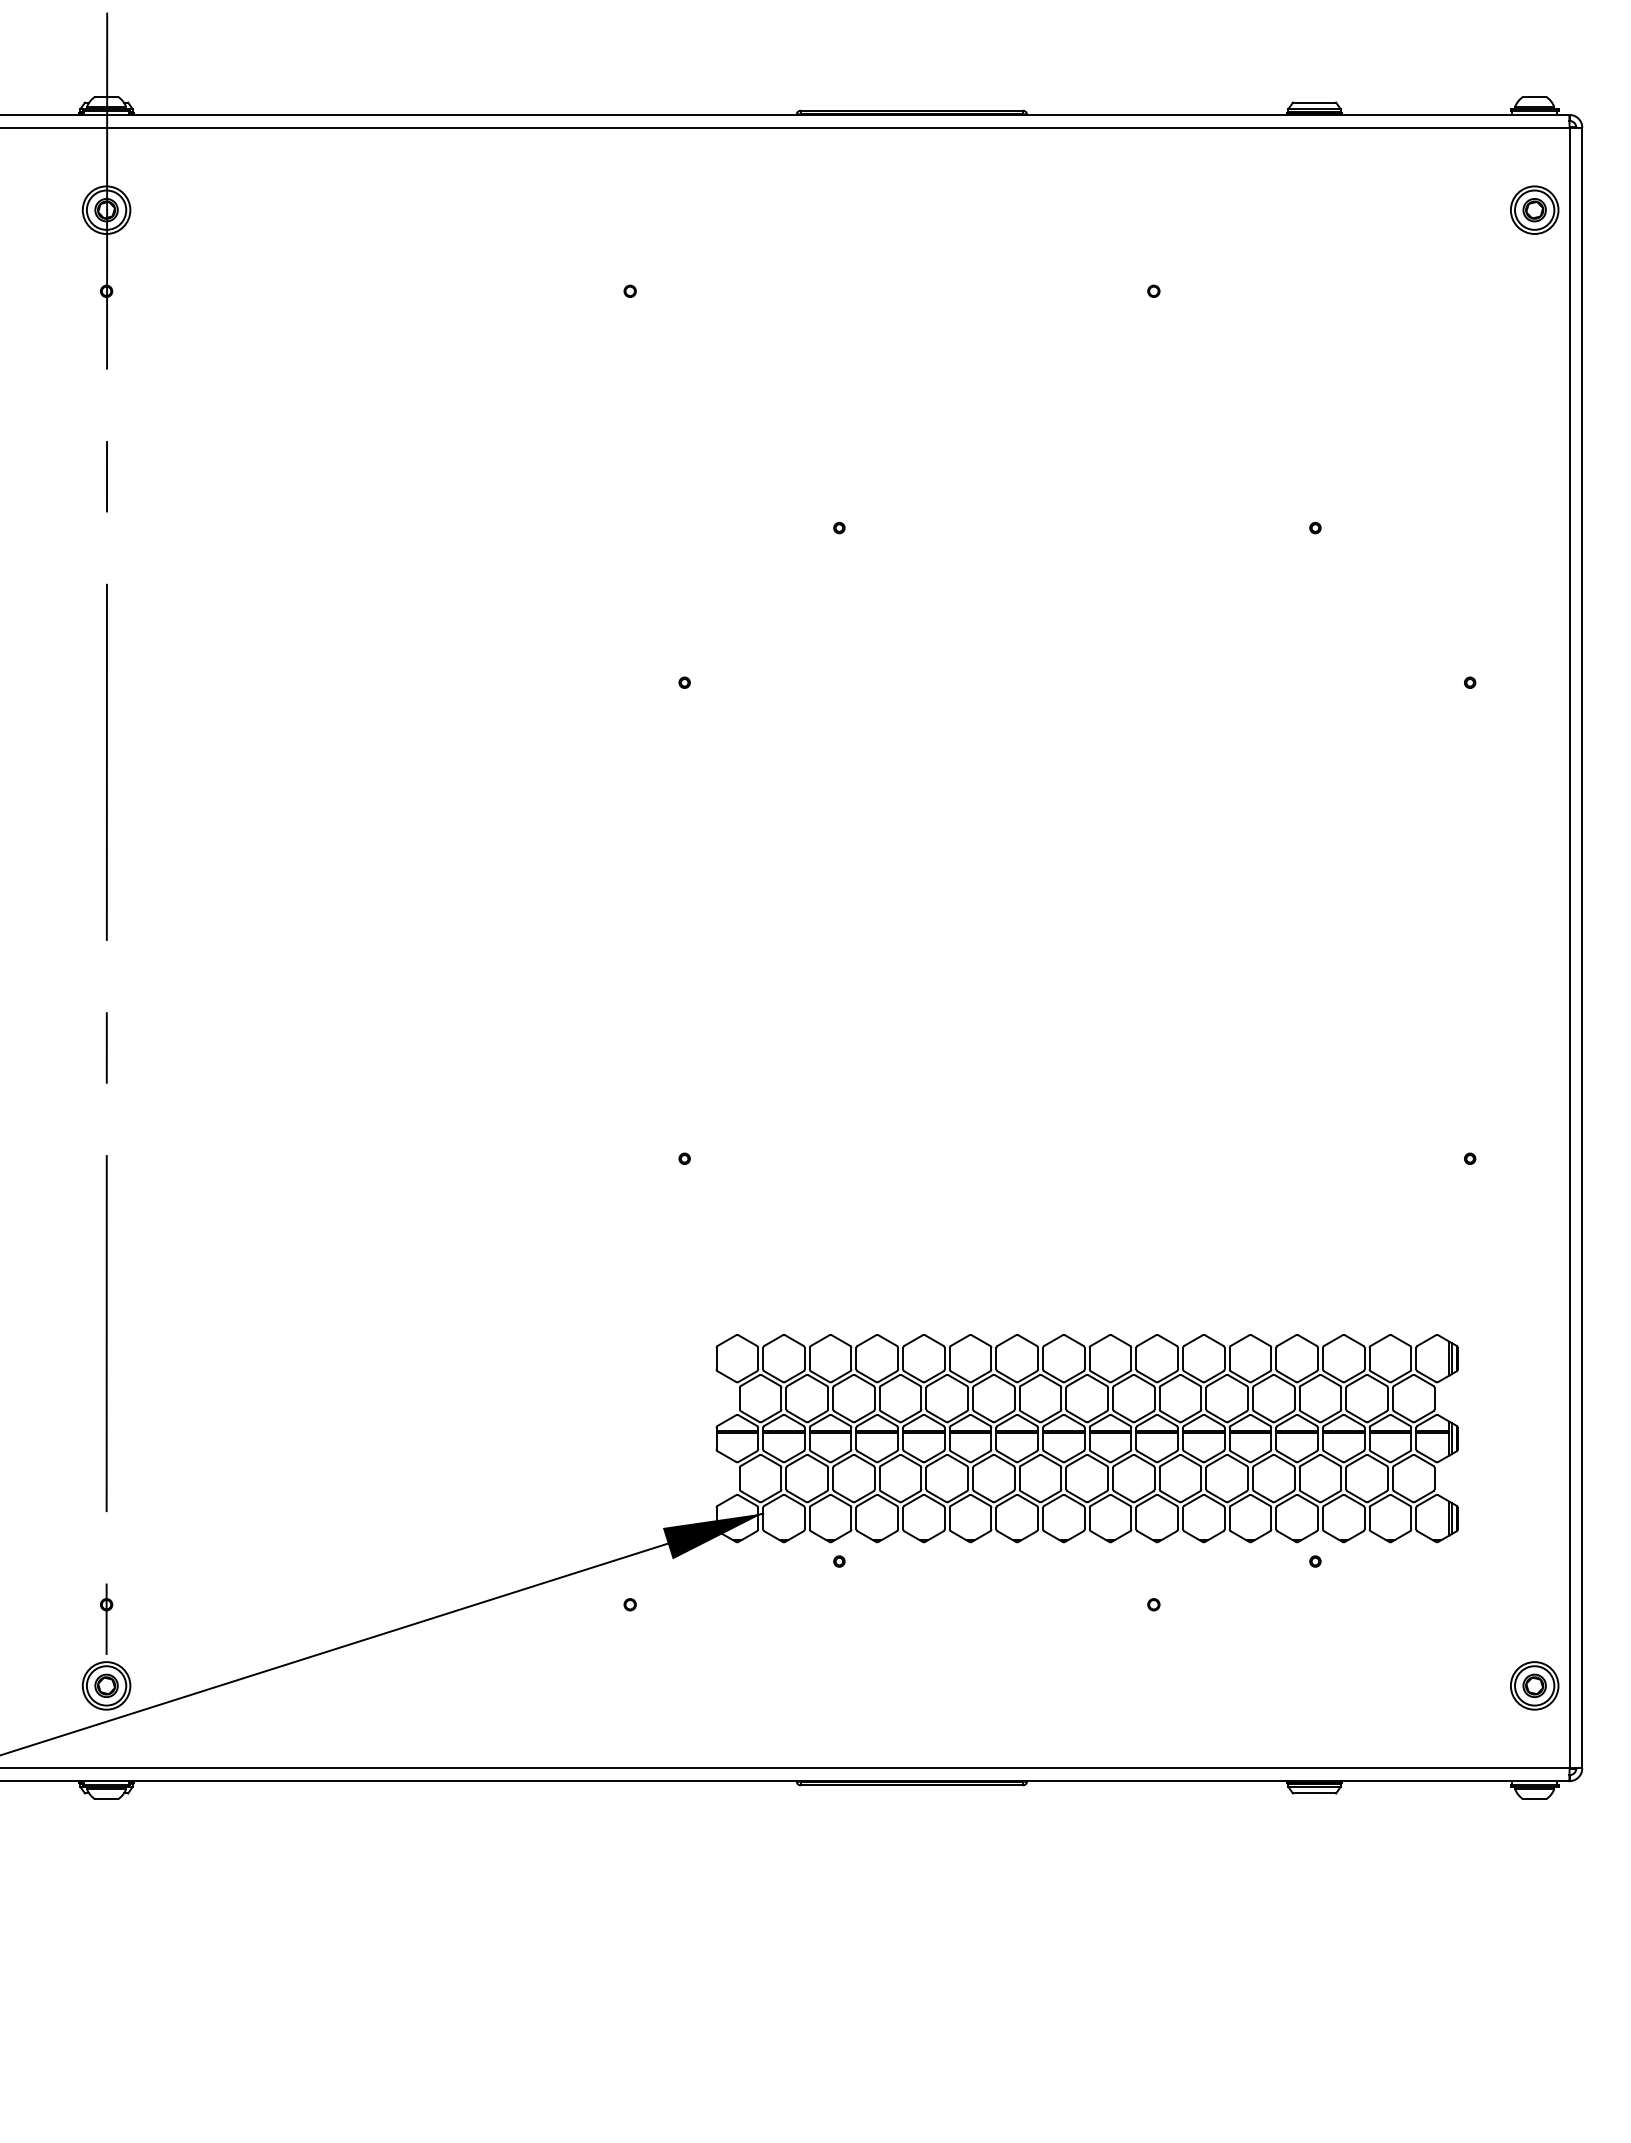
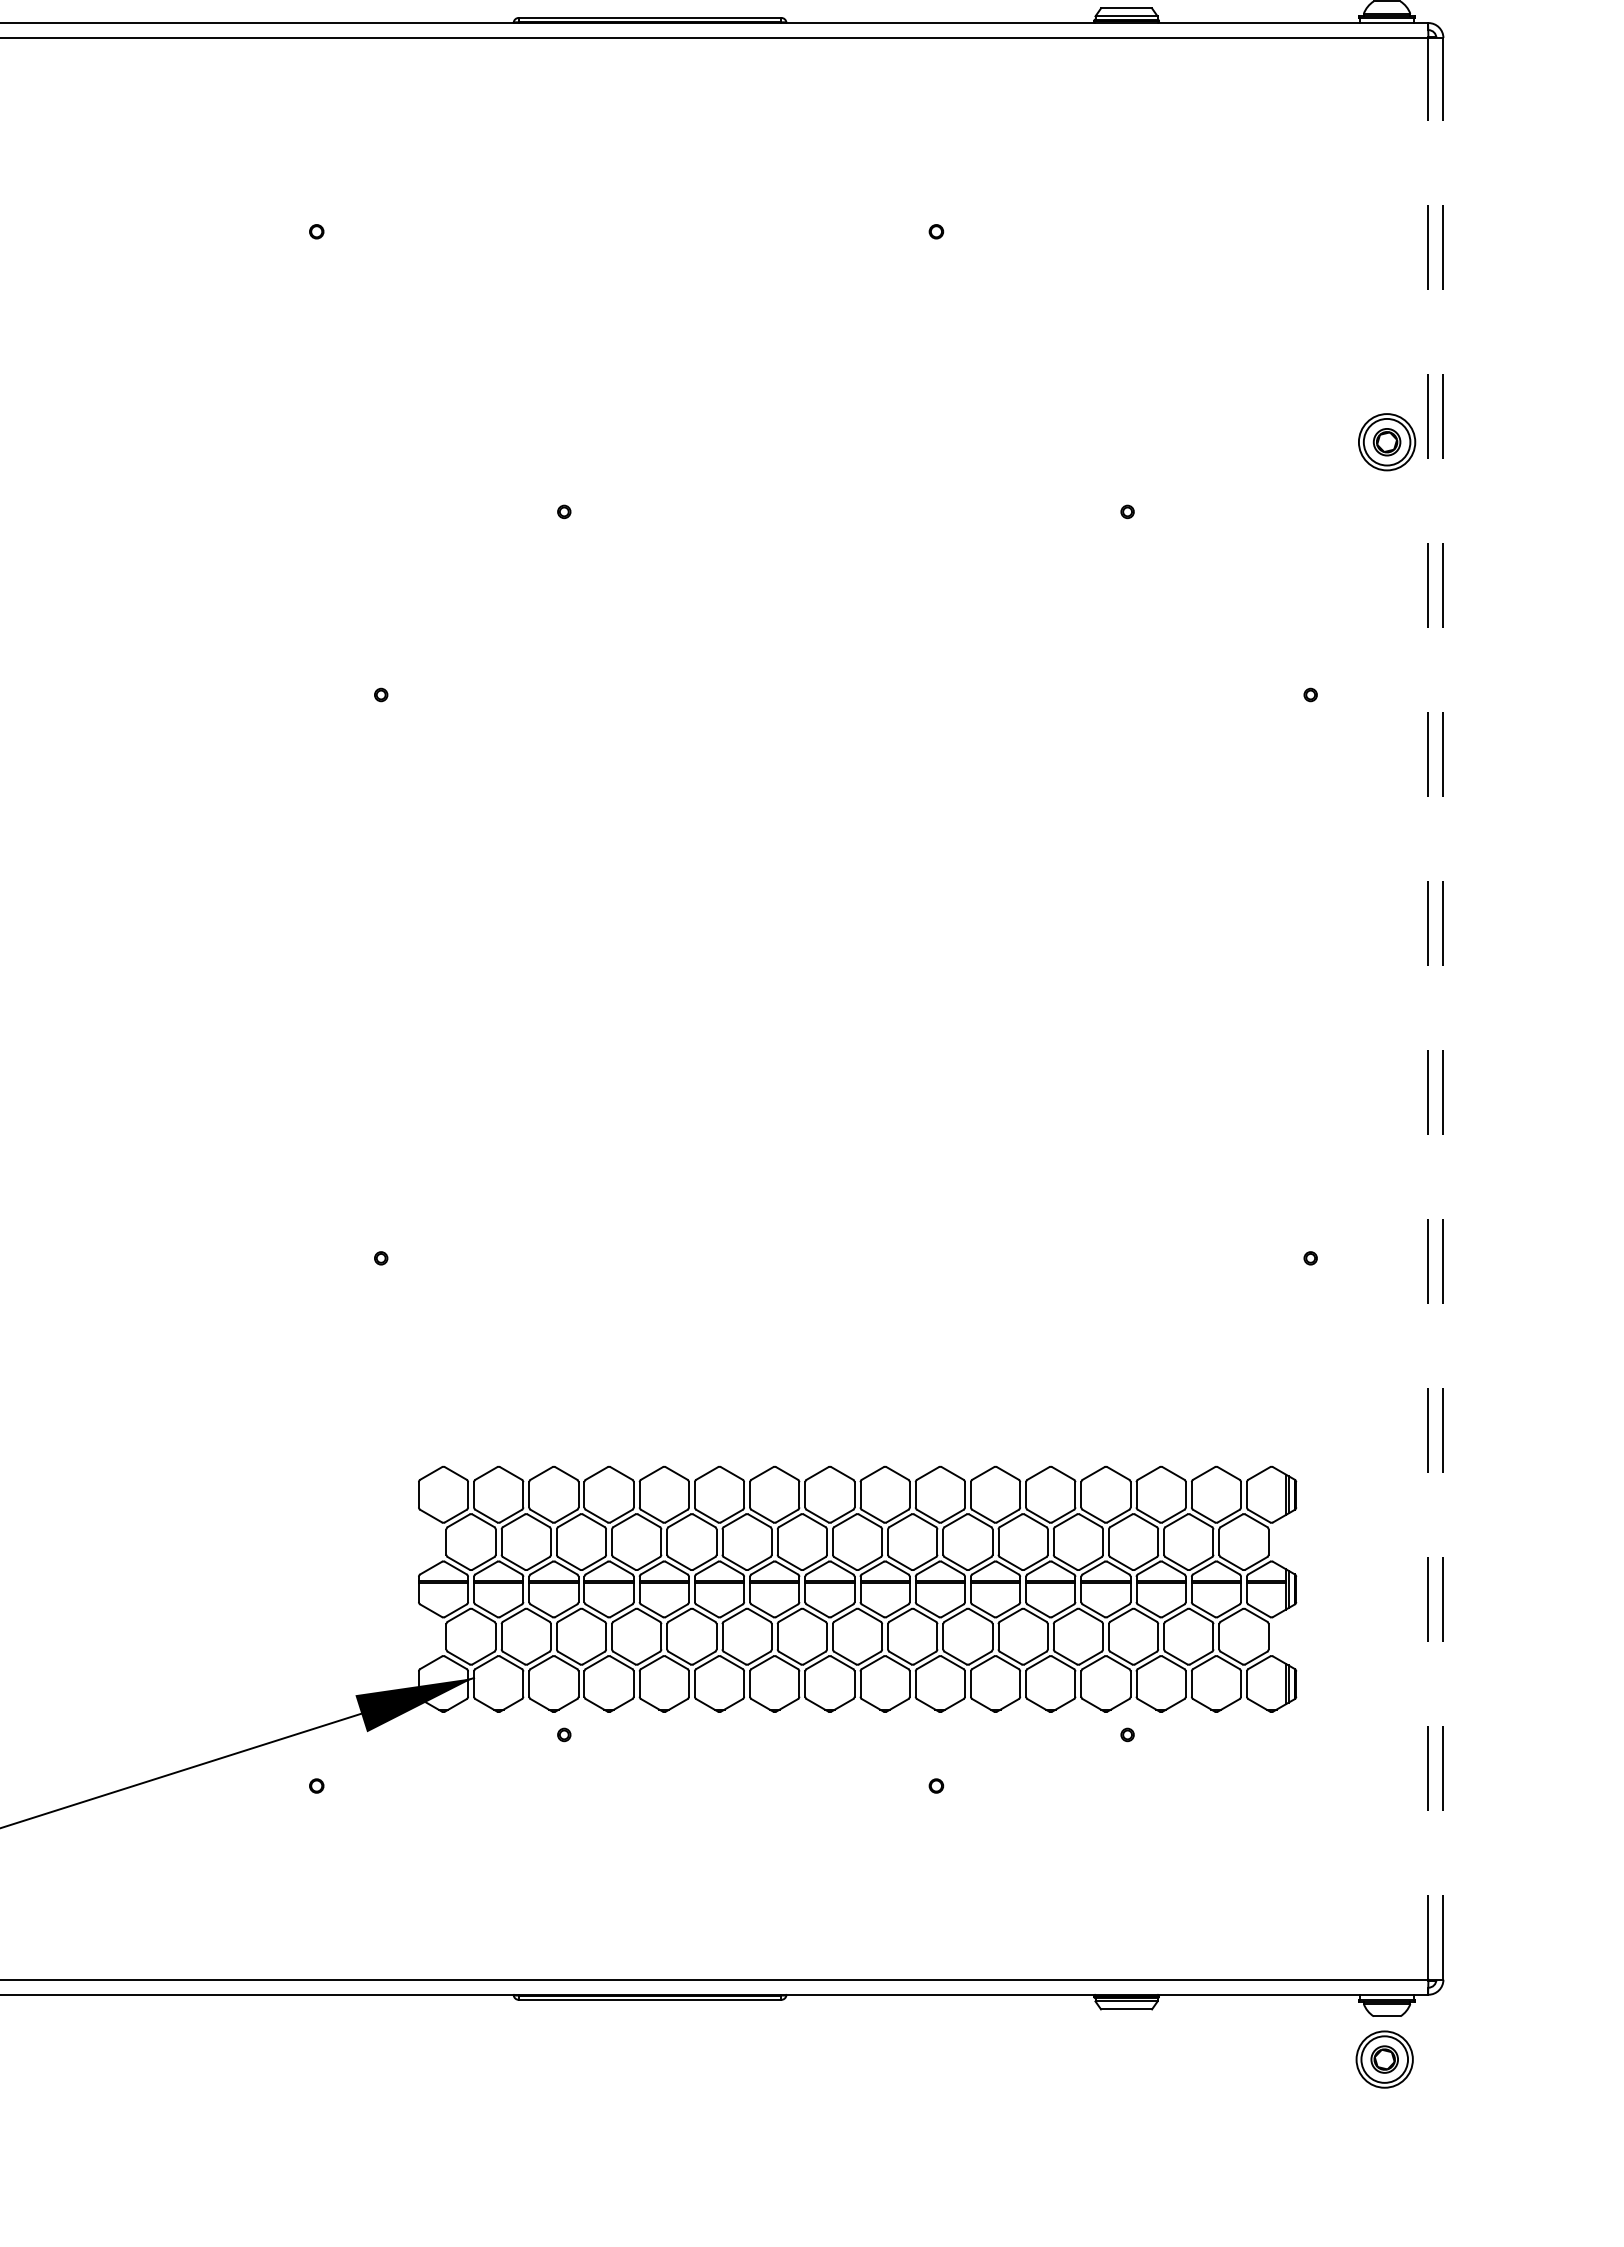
part: (1534, 209) -> (1386, 441), moved
line: (1569, 947) -> (1428, 1008), solid -> dashed
line: (1582, 947) -> (1443, 1008), solid -> dashed
part: (1534, 1685) -> (1384, 2059), moved

